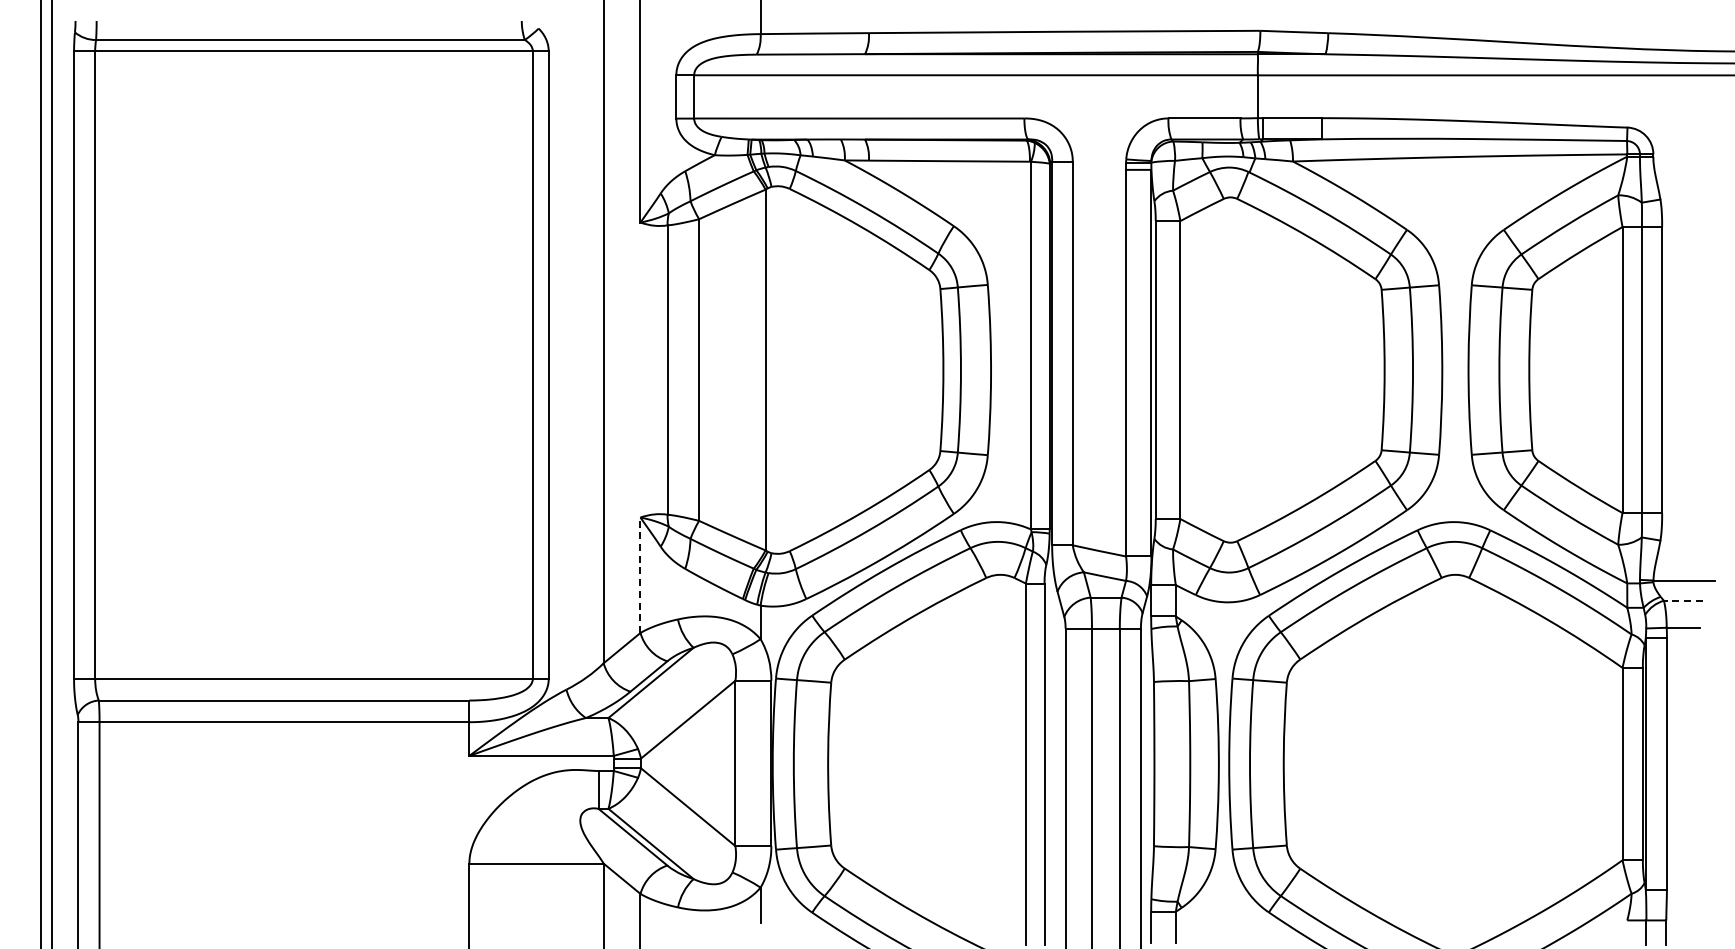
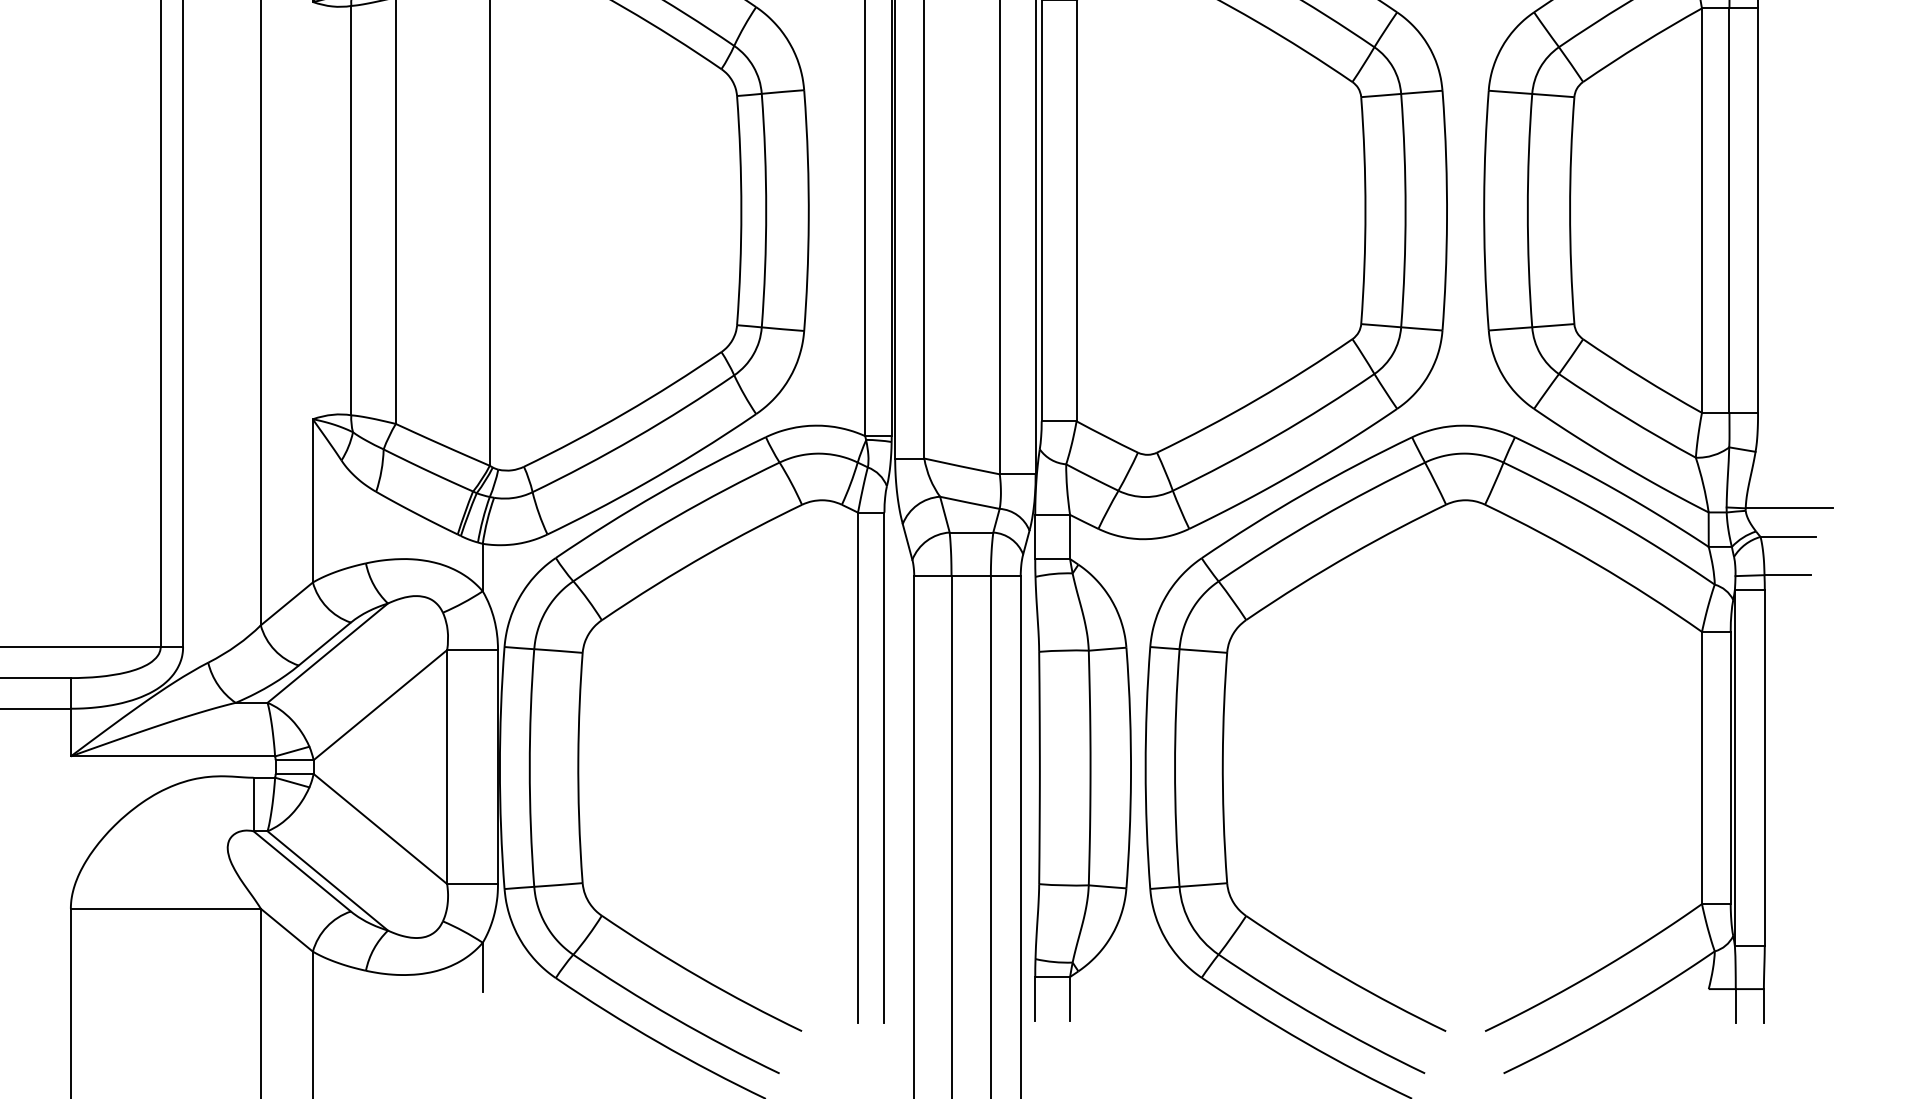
line: (640, 575) -> (312, 501), dashed -> solid
line: (1682, 600) -> (1786, 536), dashed -> solid

